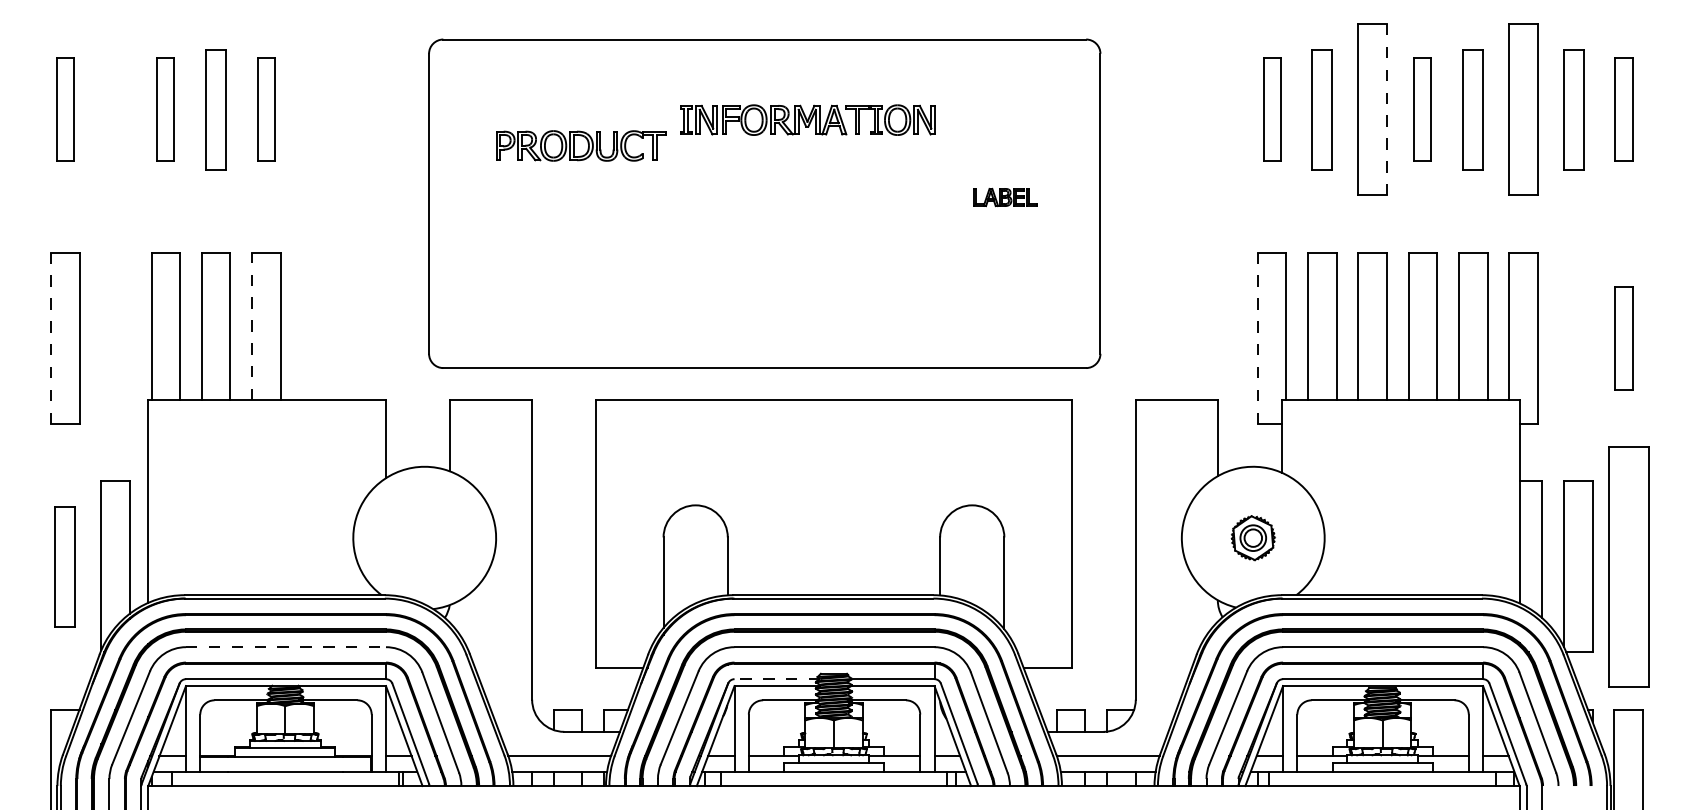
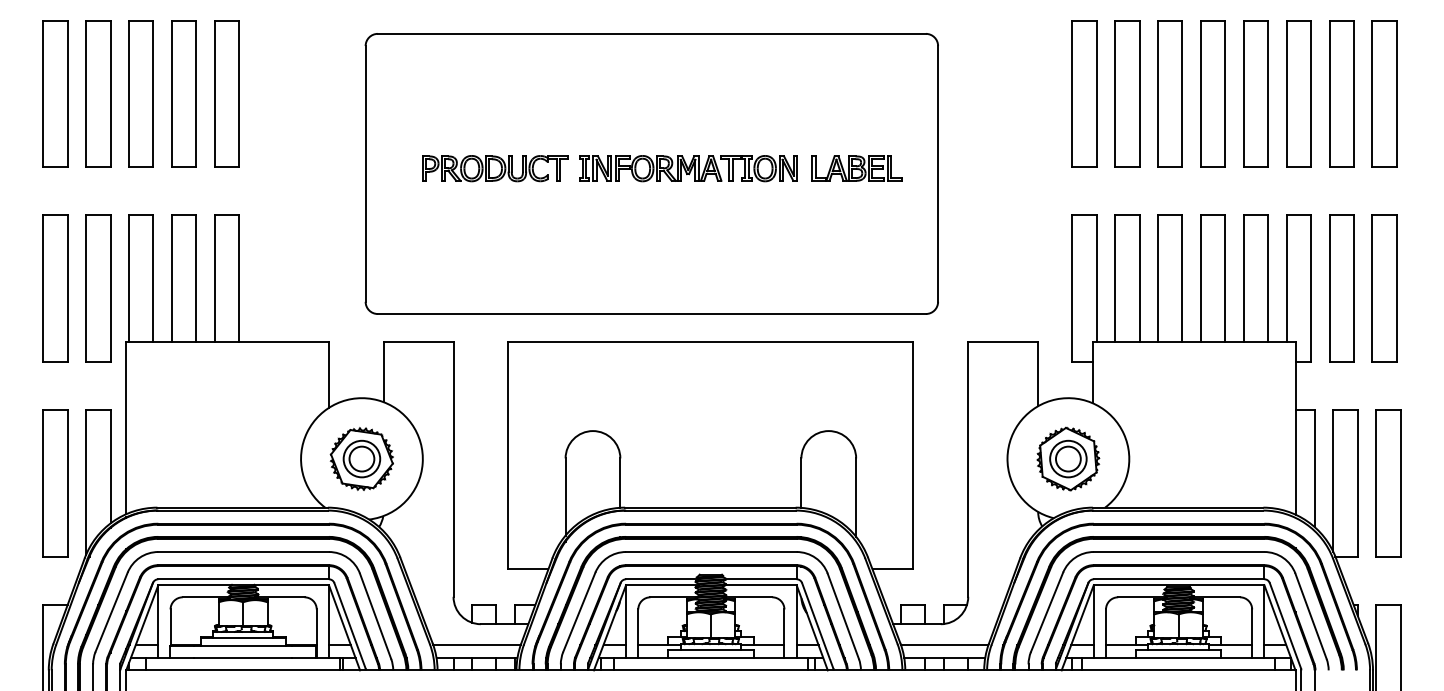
part: (65, 109) -> (55, 93), size x1.67
part: (115, 109) -> (98, 93), added
part: (165, 109) -> (140, 93), size x1.67
part: (215, 109) -> (183, 93), size x1.43
part: (265, 109) -> (226, 93), size x1.67
part: (1272, 109) -> (1084, 93), size x1.67
part: (1322, 109) -> (1127, 93), size x1.43
part: (1422, 109) -> (1212, 93), size x1.67
part: (1472, 109) -> (1255, 93), size x1.43
part: (1573, 109) -> (1341, 93), size x1.43
part: (1623, 109) -> (1384, 93), size x1.67
line: (1387, 110) -> (1182, 94), dashed -> solid
part: (807, 120) -> (688, 168), moved
part: (581, 145) -> (495, 168), moved
part: (1004, 197) -> (856, 168), size x1.67
line: (251, 326) -> (214, 278), dashed -> solid
line: (51, 338) -> (43, 288), dashed -> solid
part: (115, 338) -> (98, 288), added
line: (1258, 338) -> (1072, 288), dashed -> solid
part: (1573, 338) -> (1341, 288), added
part: (1623, 338) -> (1384, 288), size x1.67
part: (424, 537) -> (361, 458), added
part: (1253, 537) -> (1068, 458), size x1.67
part: (65, 566) -> (55, 483), size x1.43
part: (1628, 566) -> (1388, 483), size x0.71
line: (286, 646) -> (244, 551), dashed -> solid
line: (777, 679) -> (662, 579), dashed -> solid

